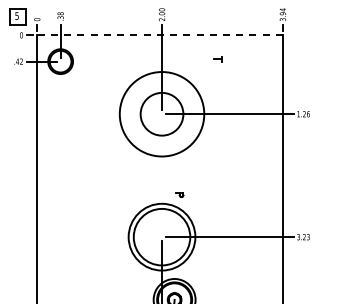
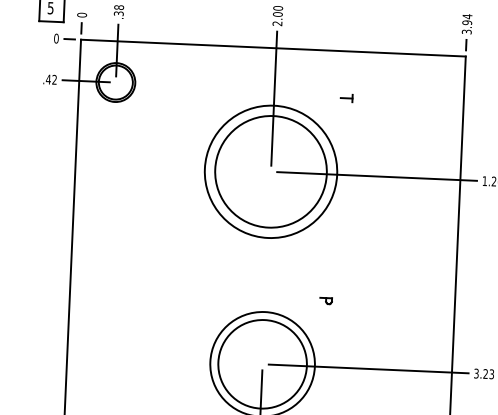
line: (160, 35) -> (274, 48), dashed -> solid
part: (217, 59) -> (345, 98), moved
circle: (161, 113) -> (270, 170), size x1.67
part: (179, 194) -> (325, 300), moved

